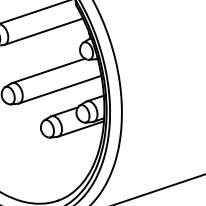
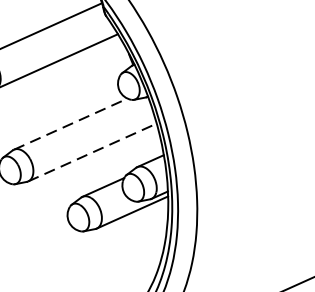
line: (49, 70) -> (72, 123), solid -> dashed
line: (60, 89) -> (93, 152), solid -> dashed

